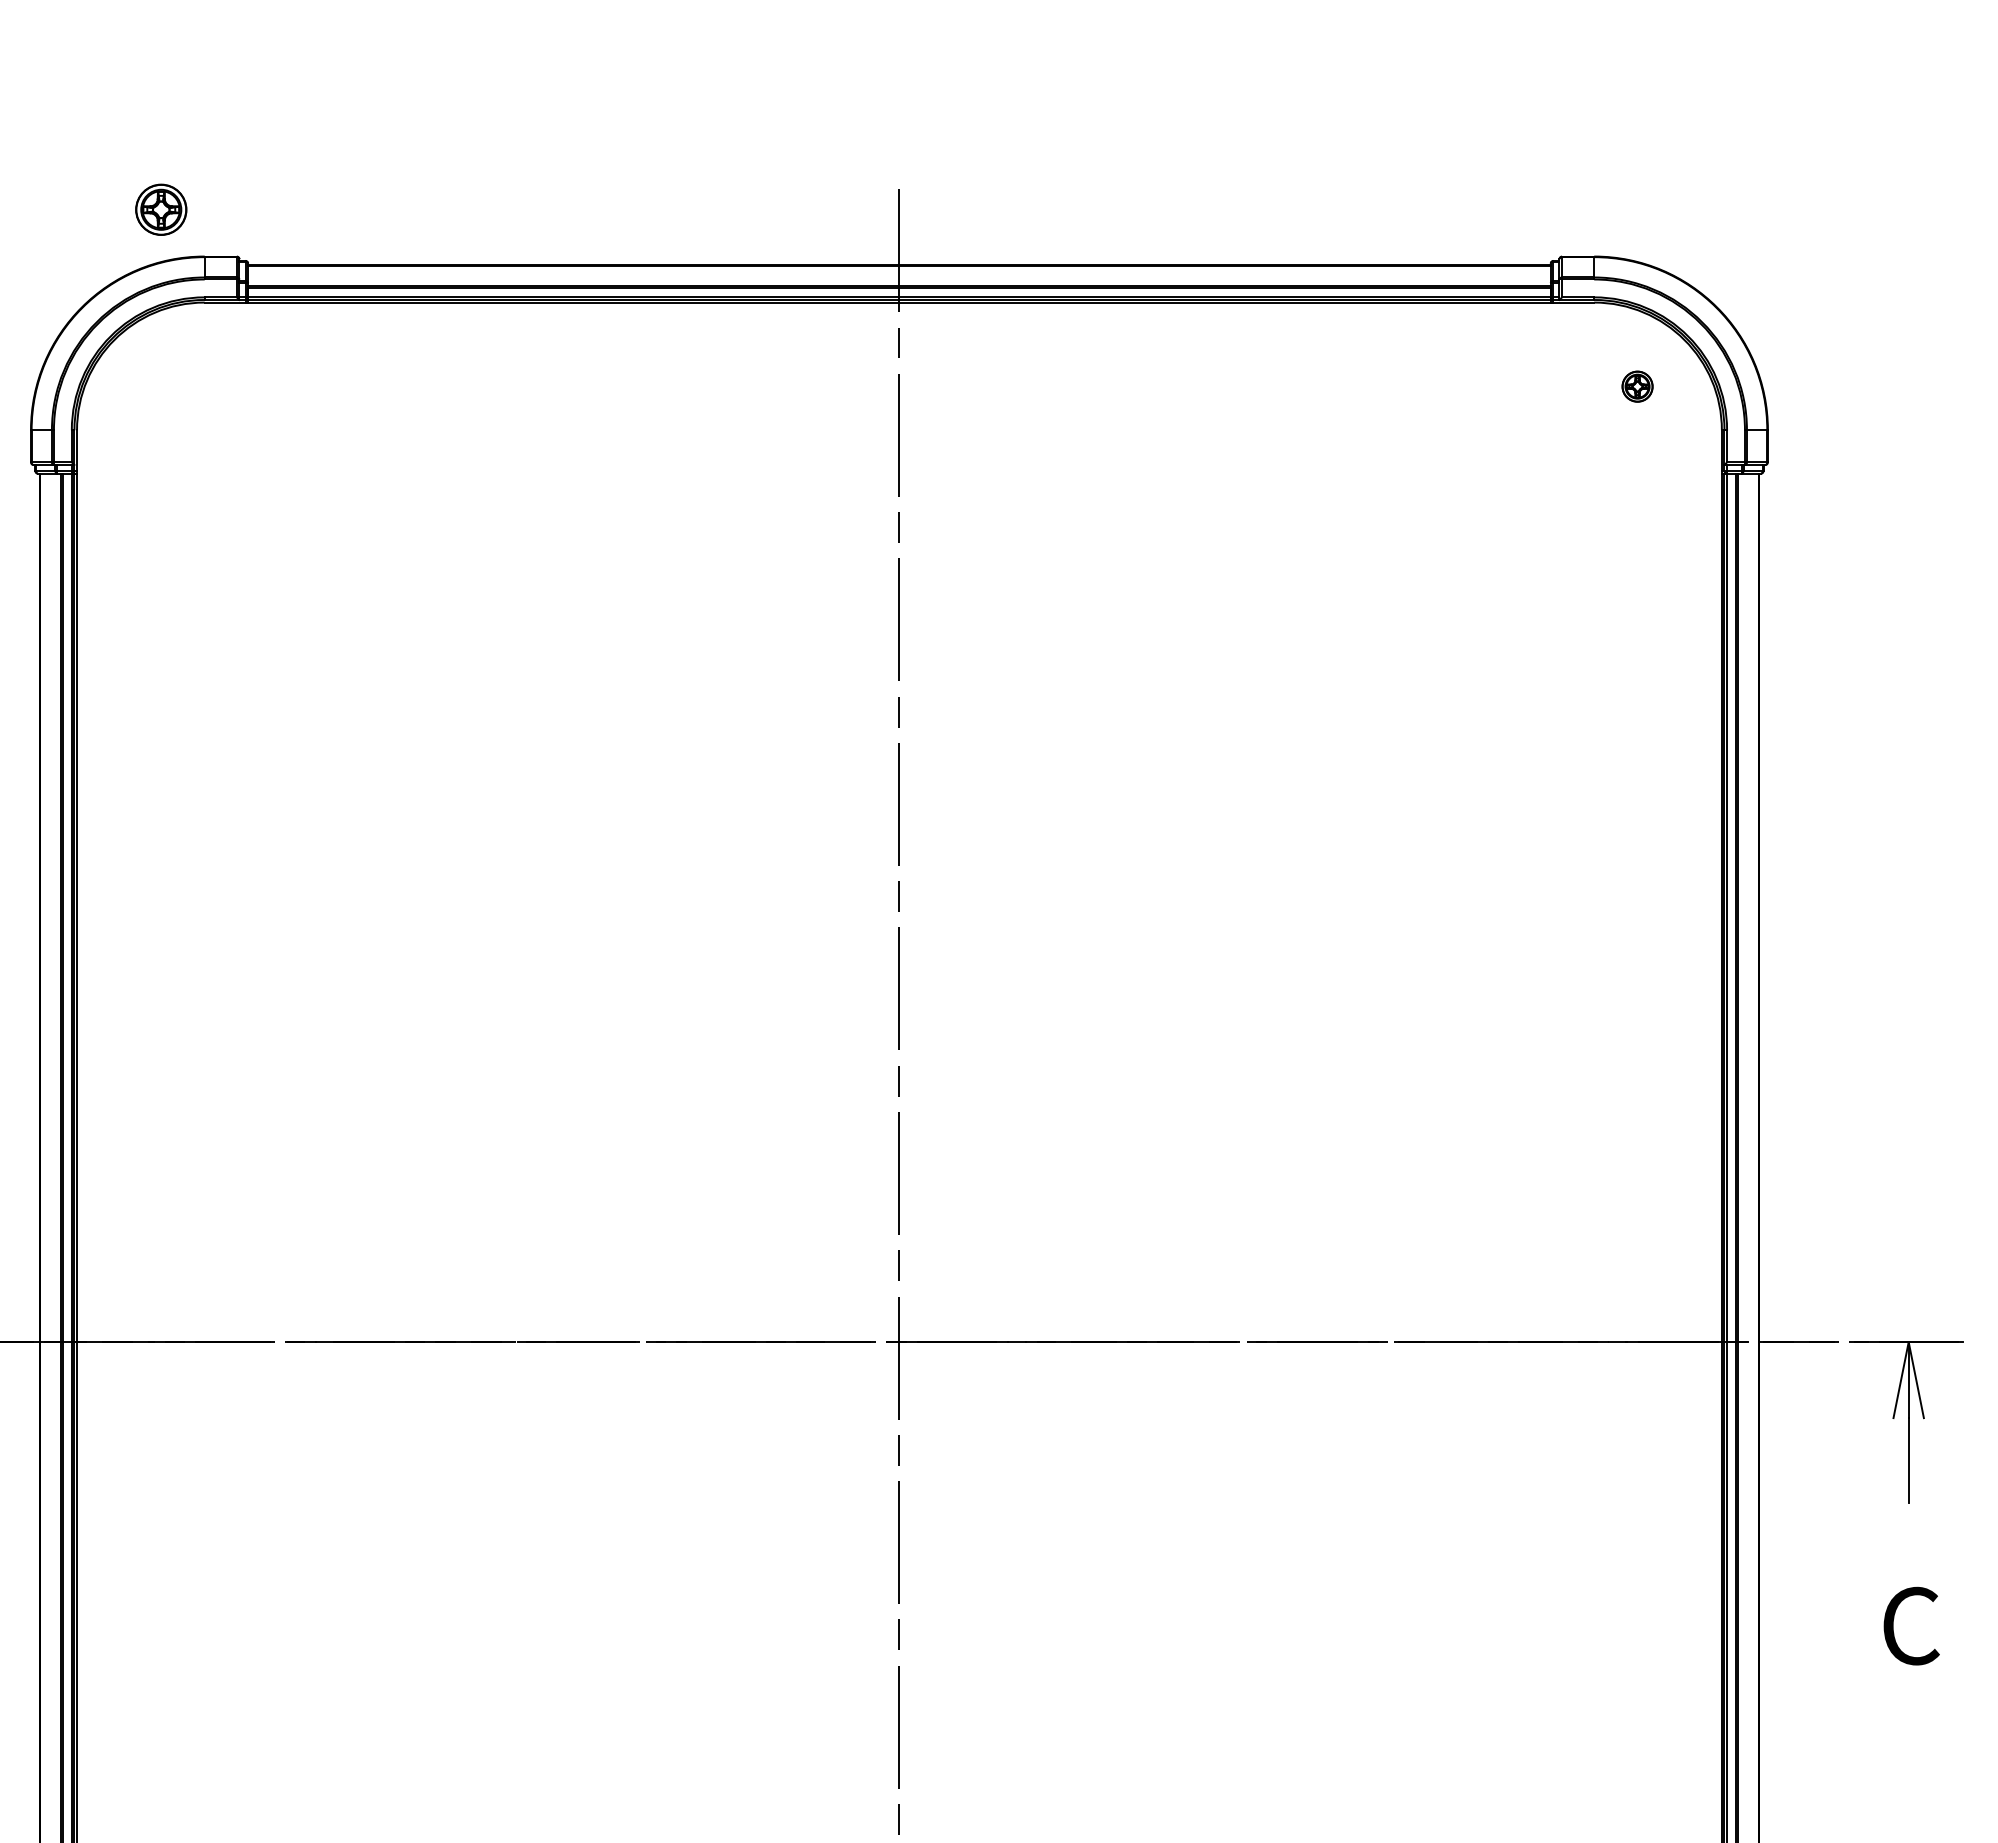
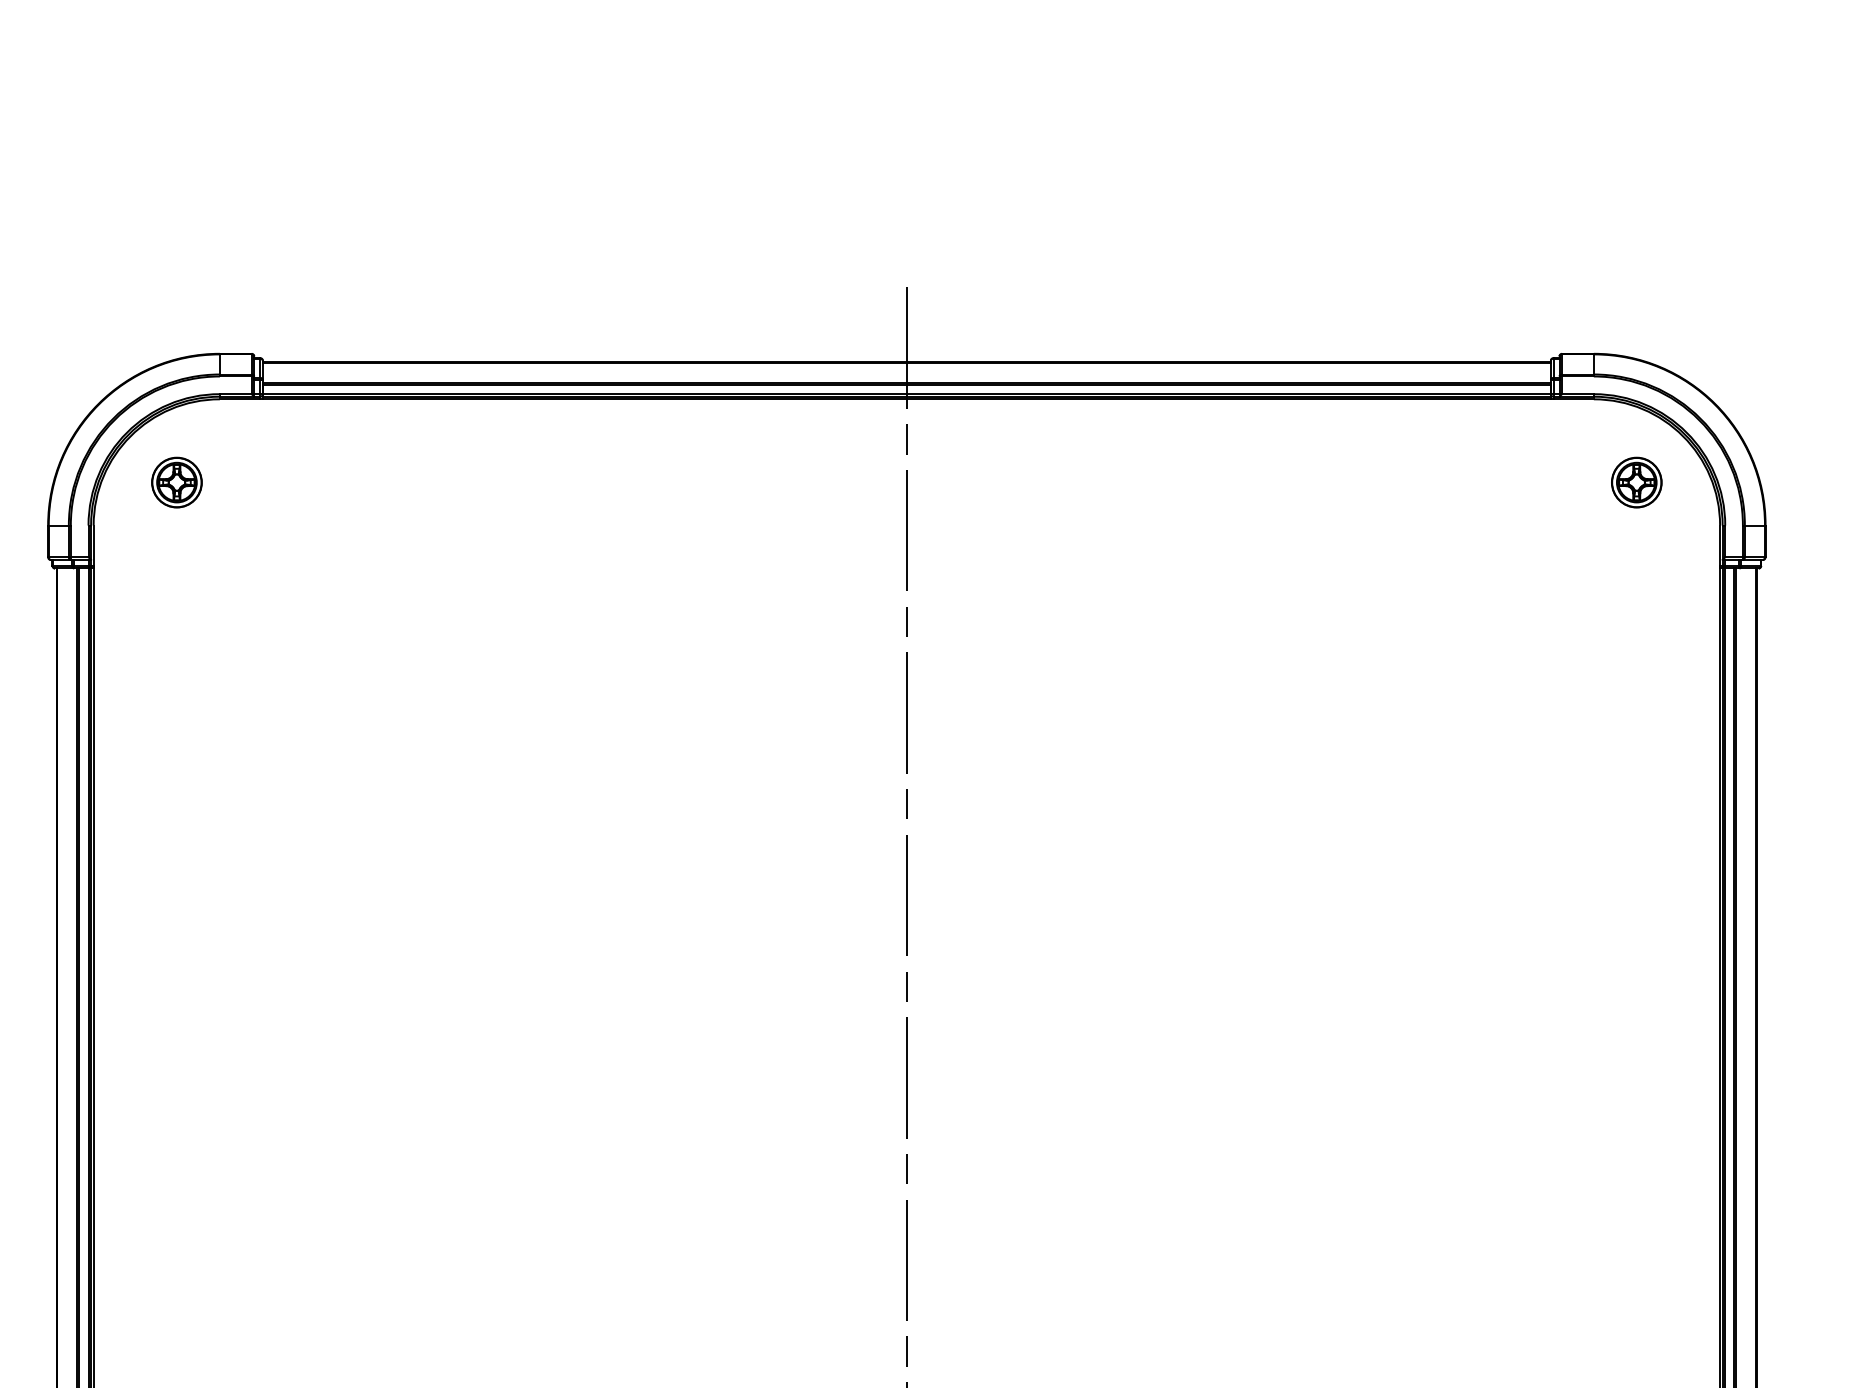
part: (161, 209) -> (177, 482), moved
part: (1637, 386) -> (1636, 482), size x1.67

